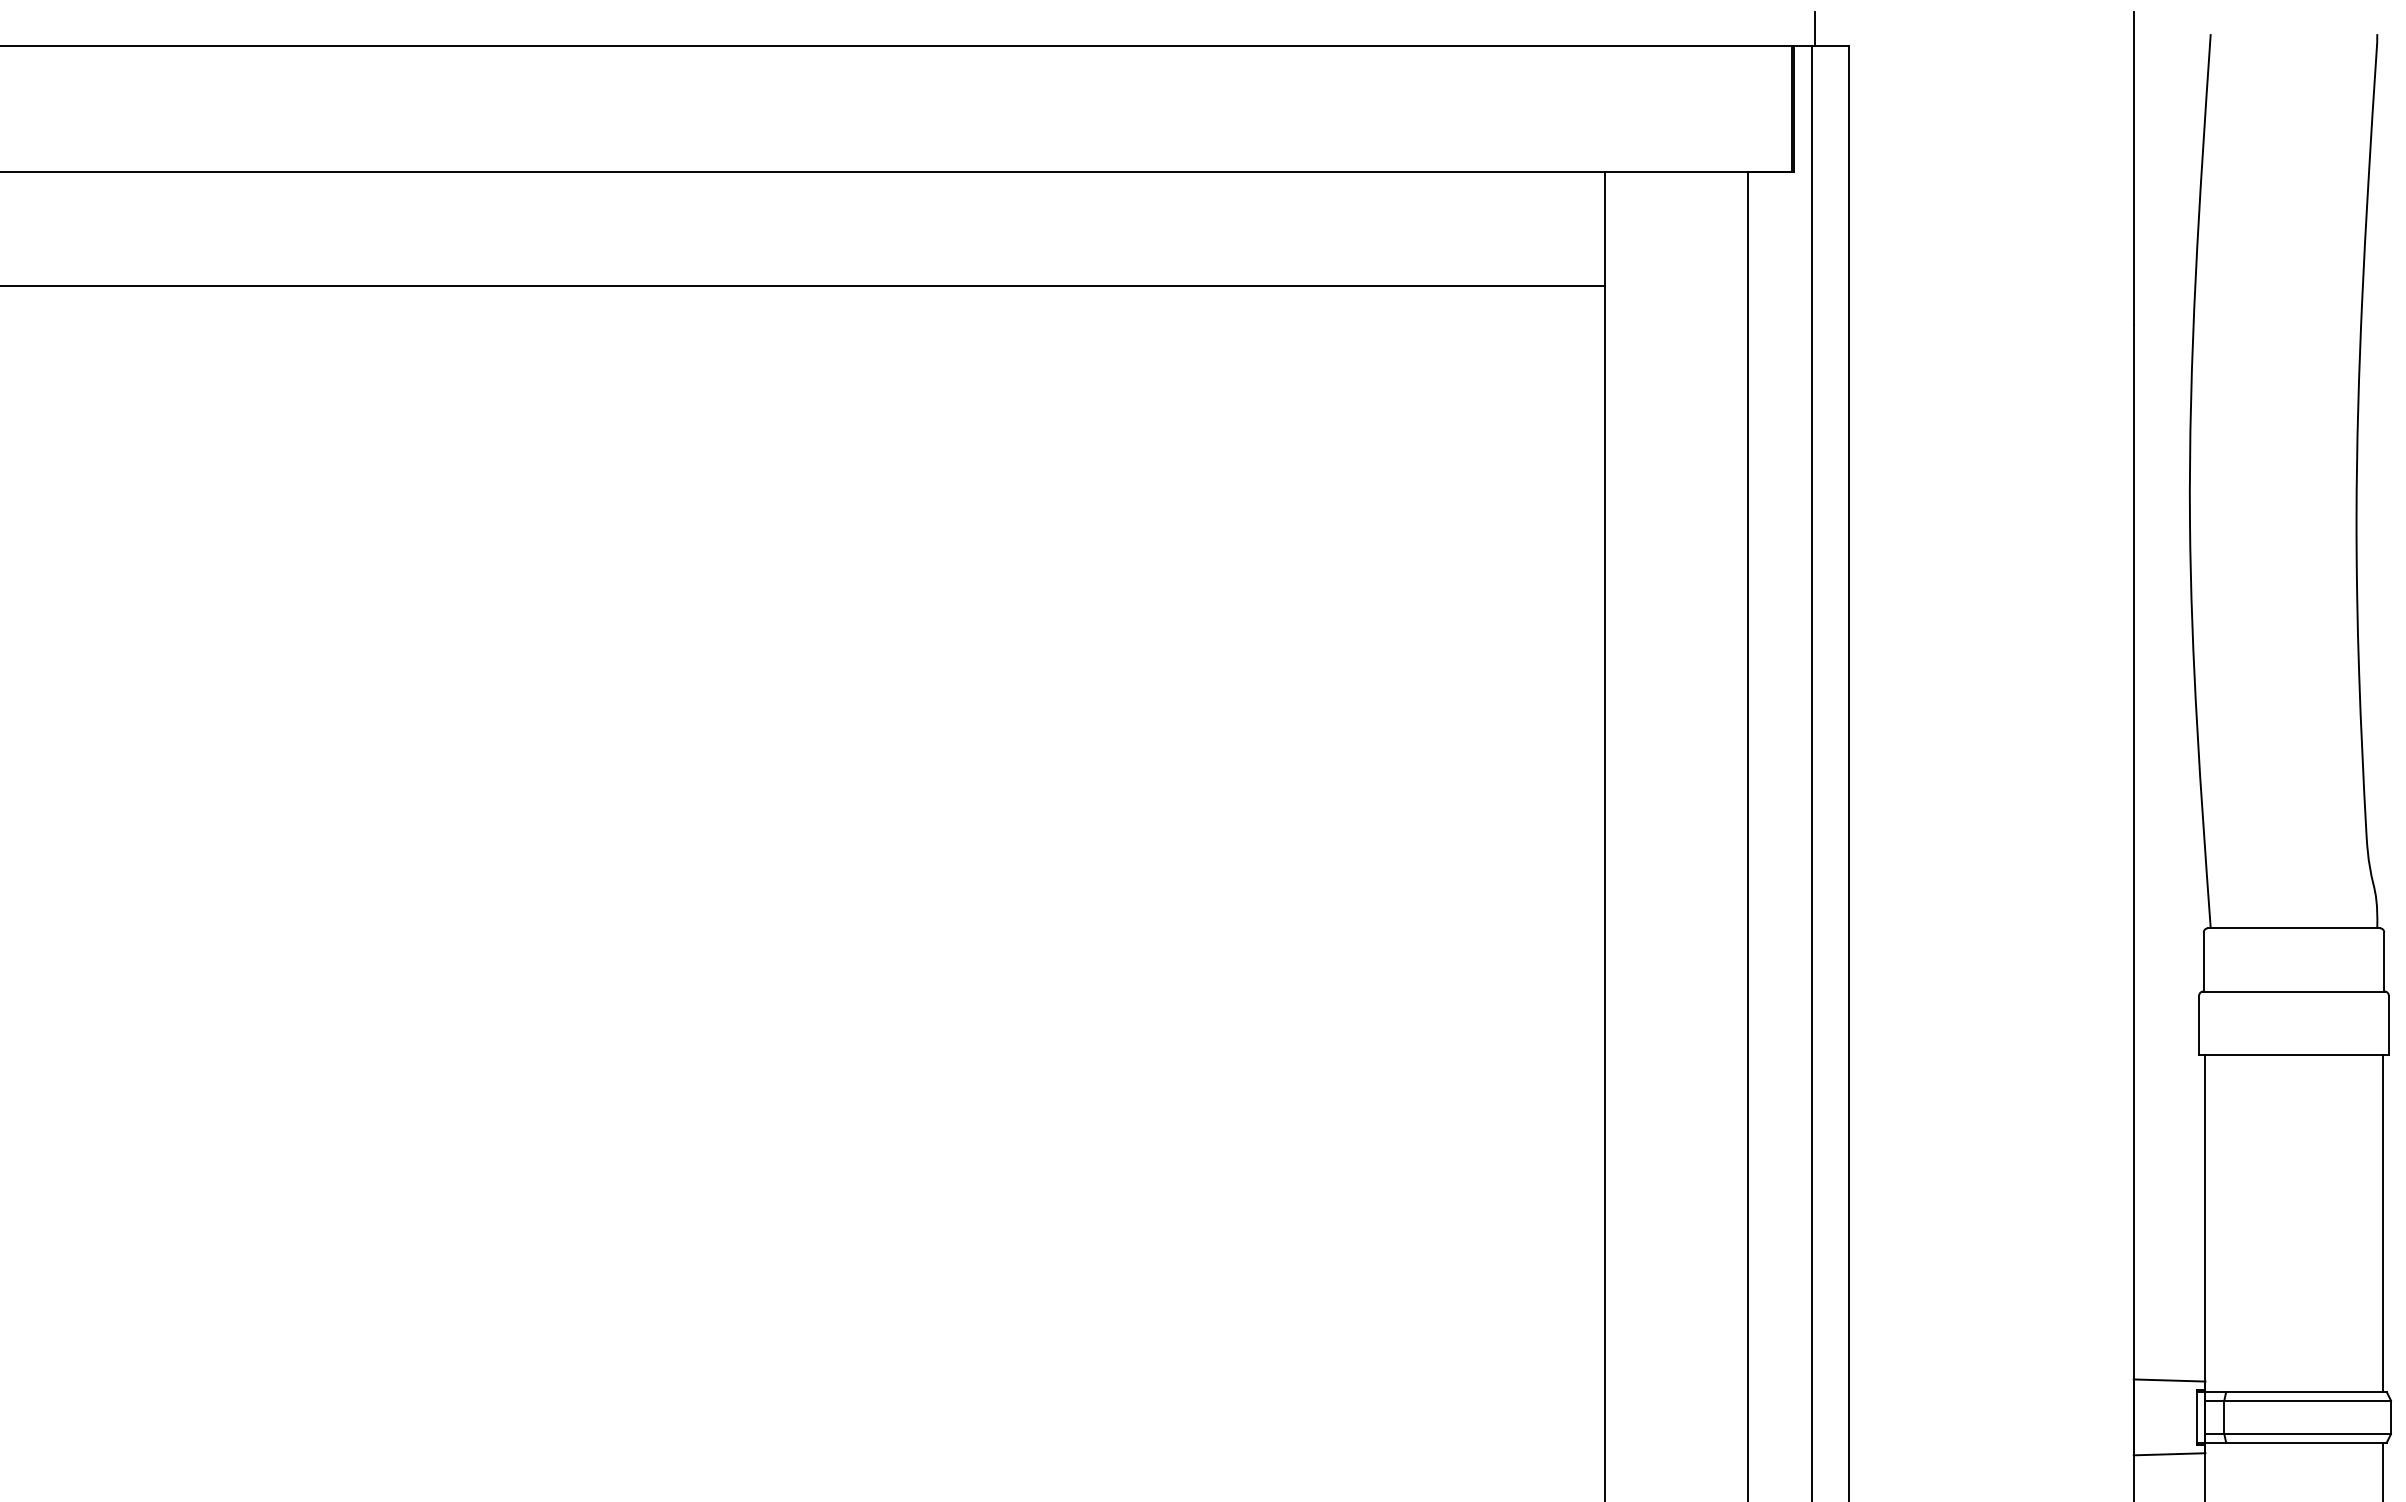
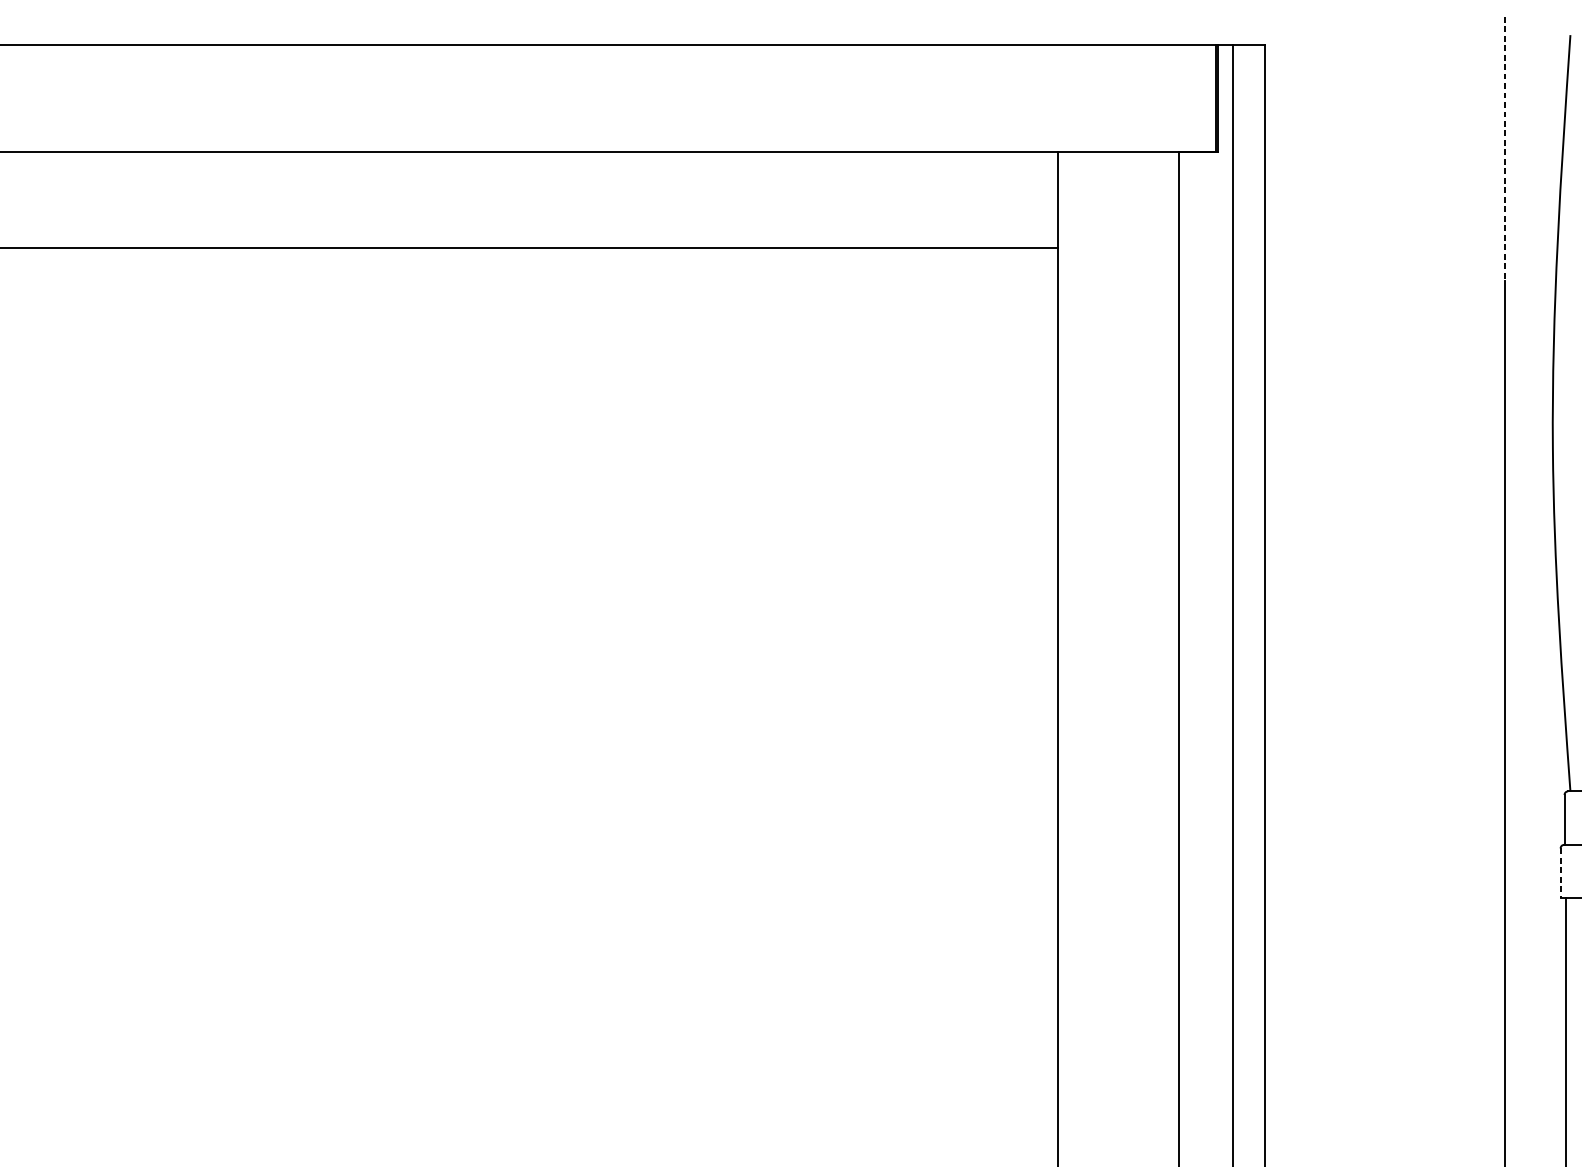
line: (1815, 28) -> (1236, 30), removed
line: (2133, 169) -> (1505, 149), solid -> dashed
line: (2199, 1025) -> (1560, 873), solid -> dashed

